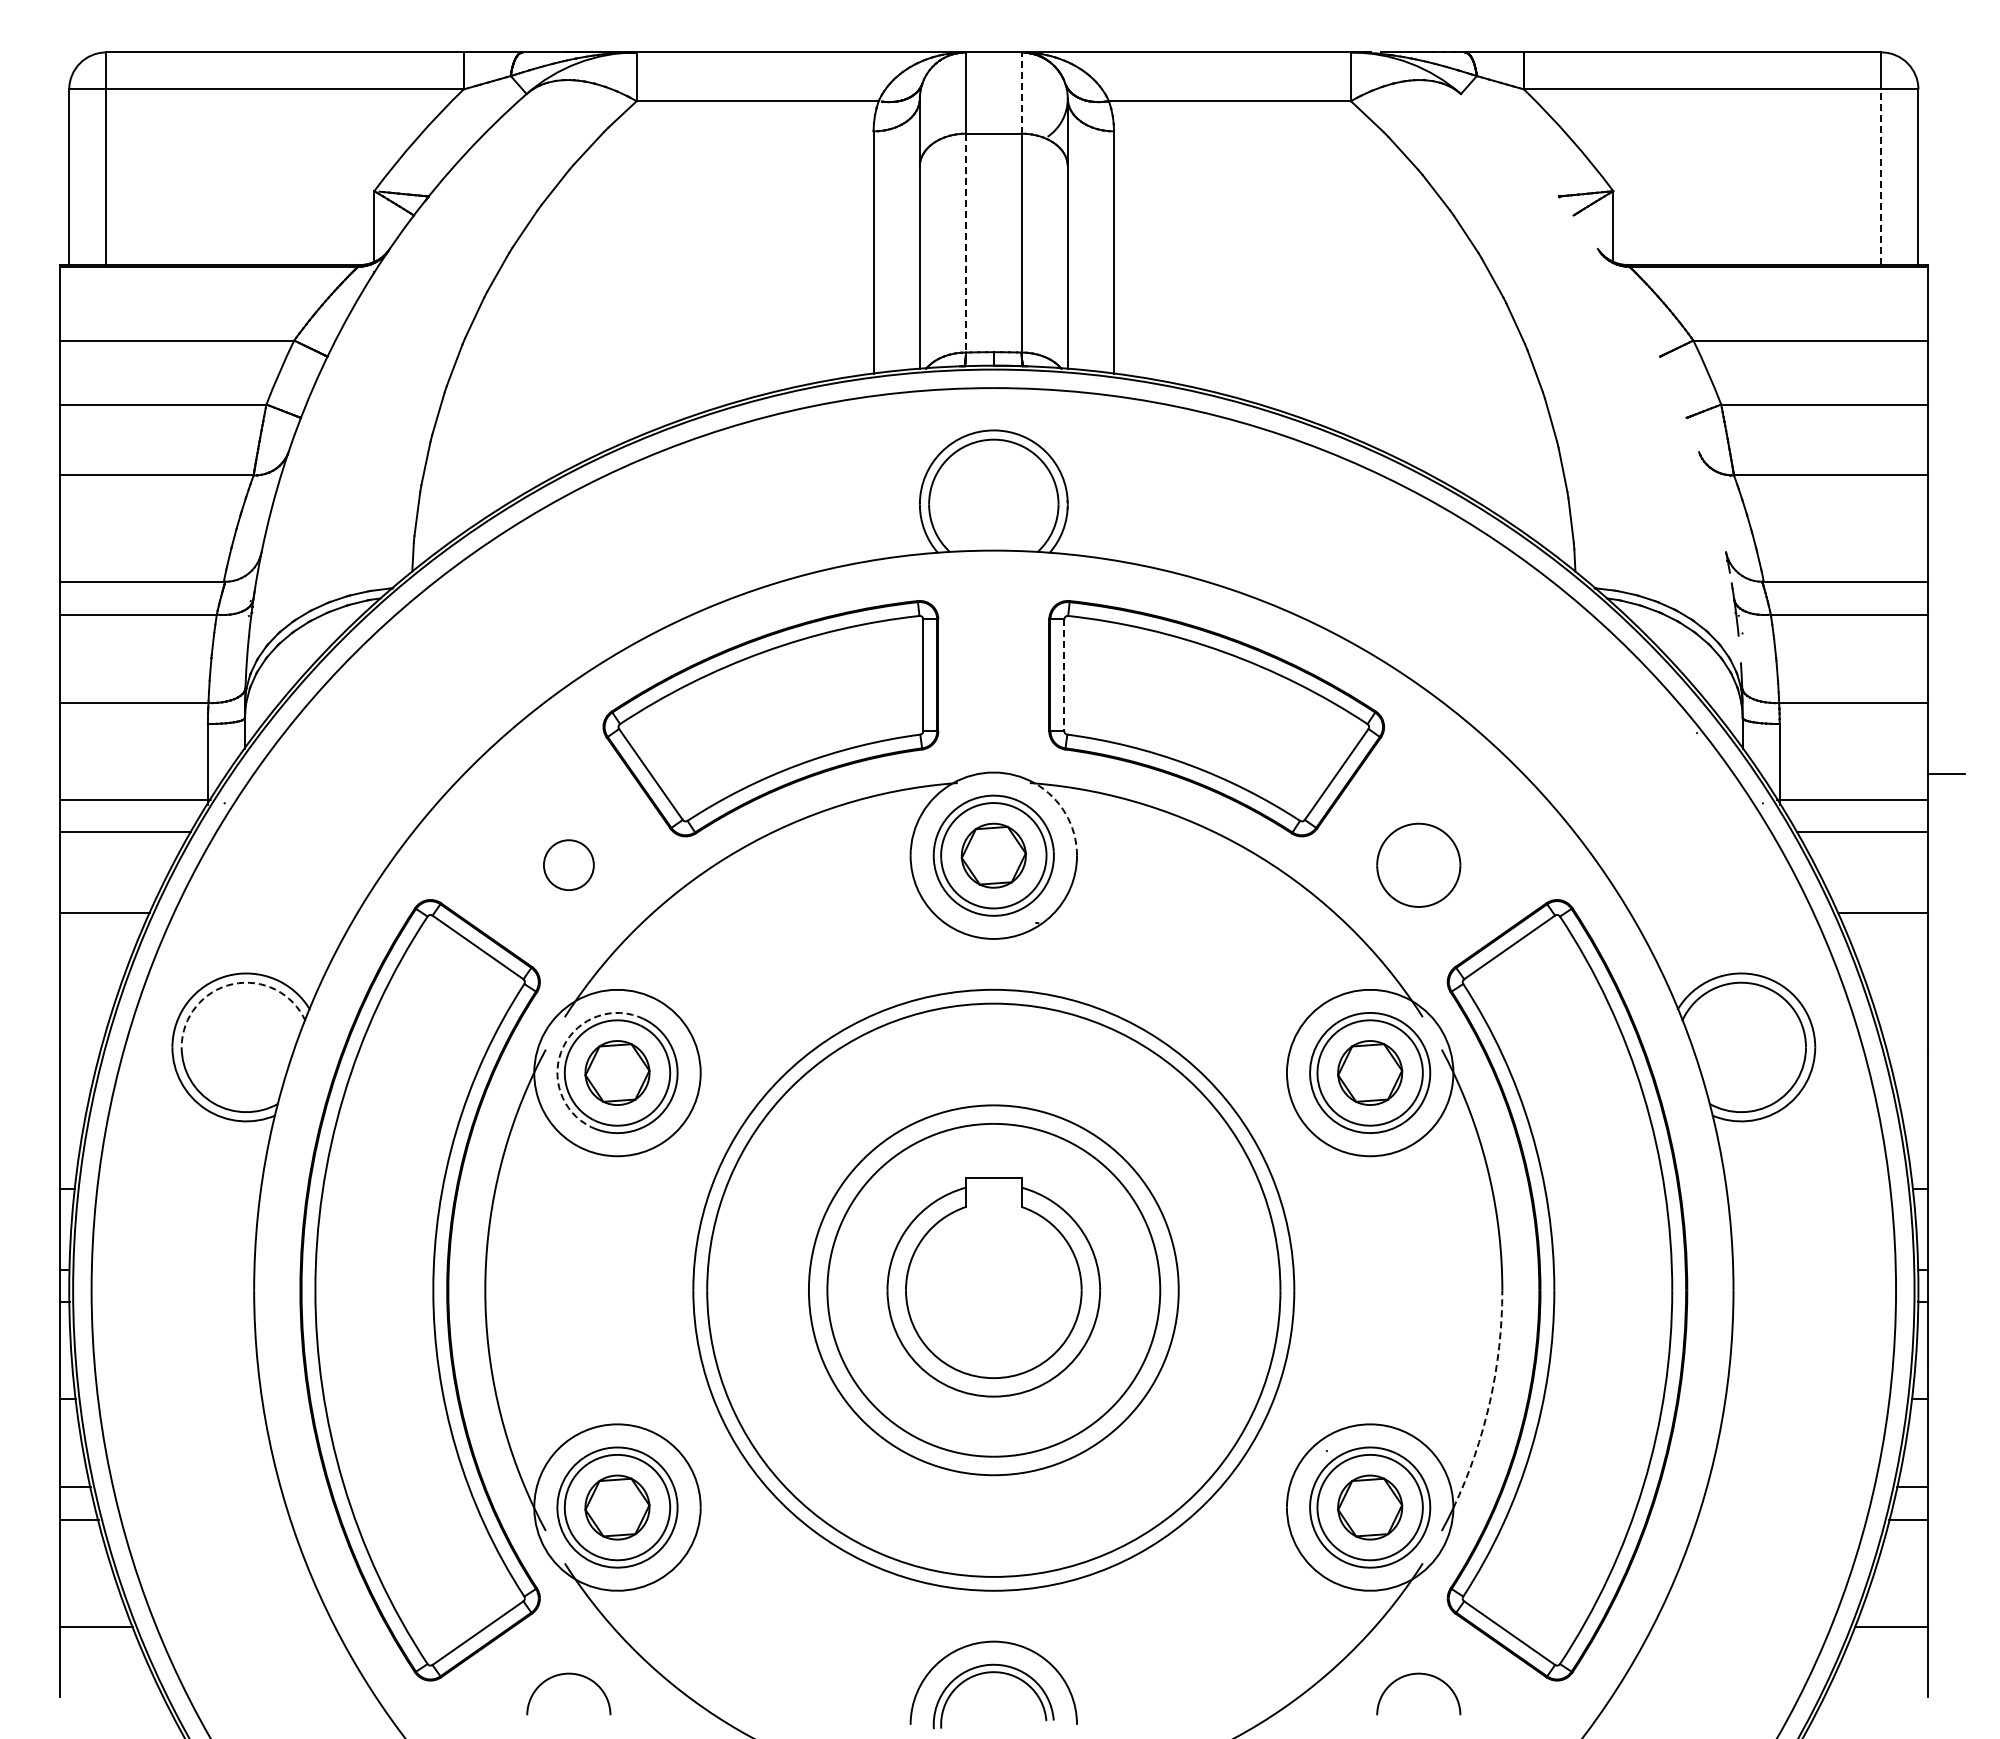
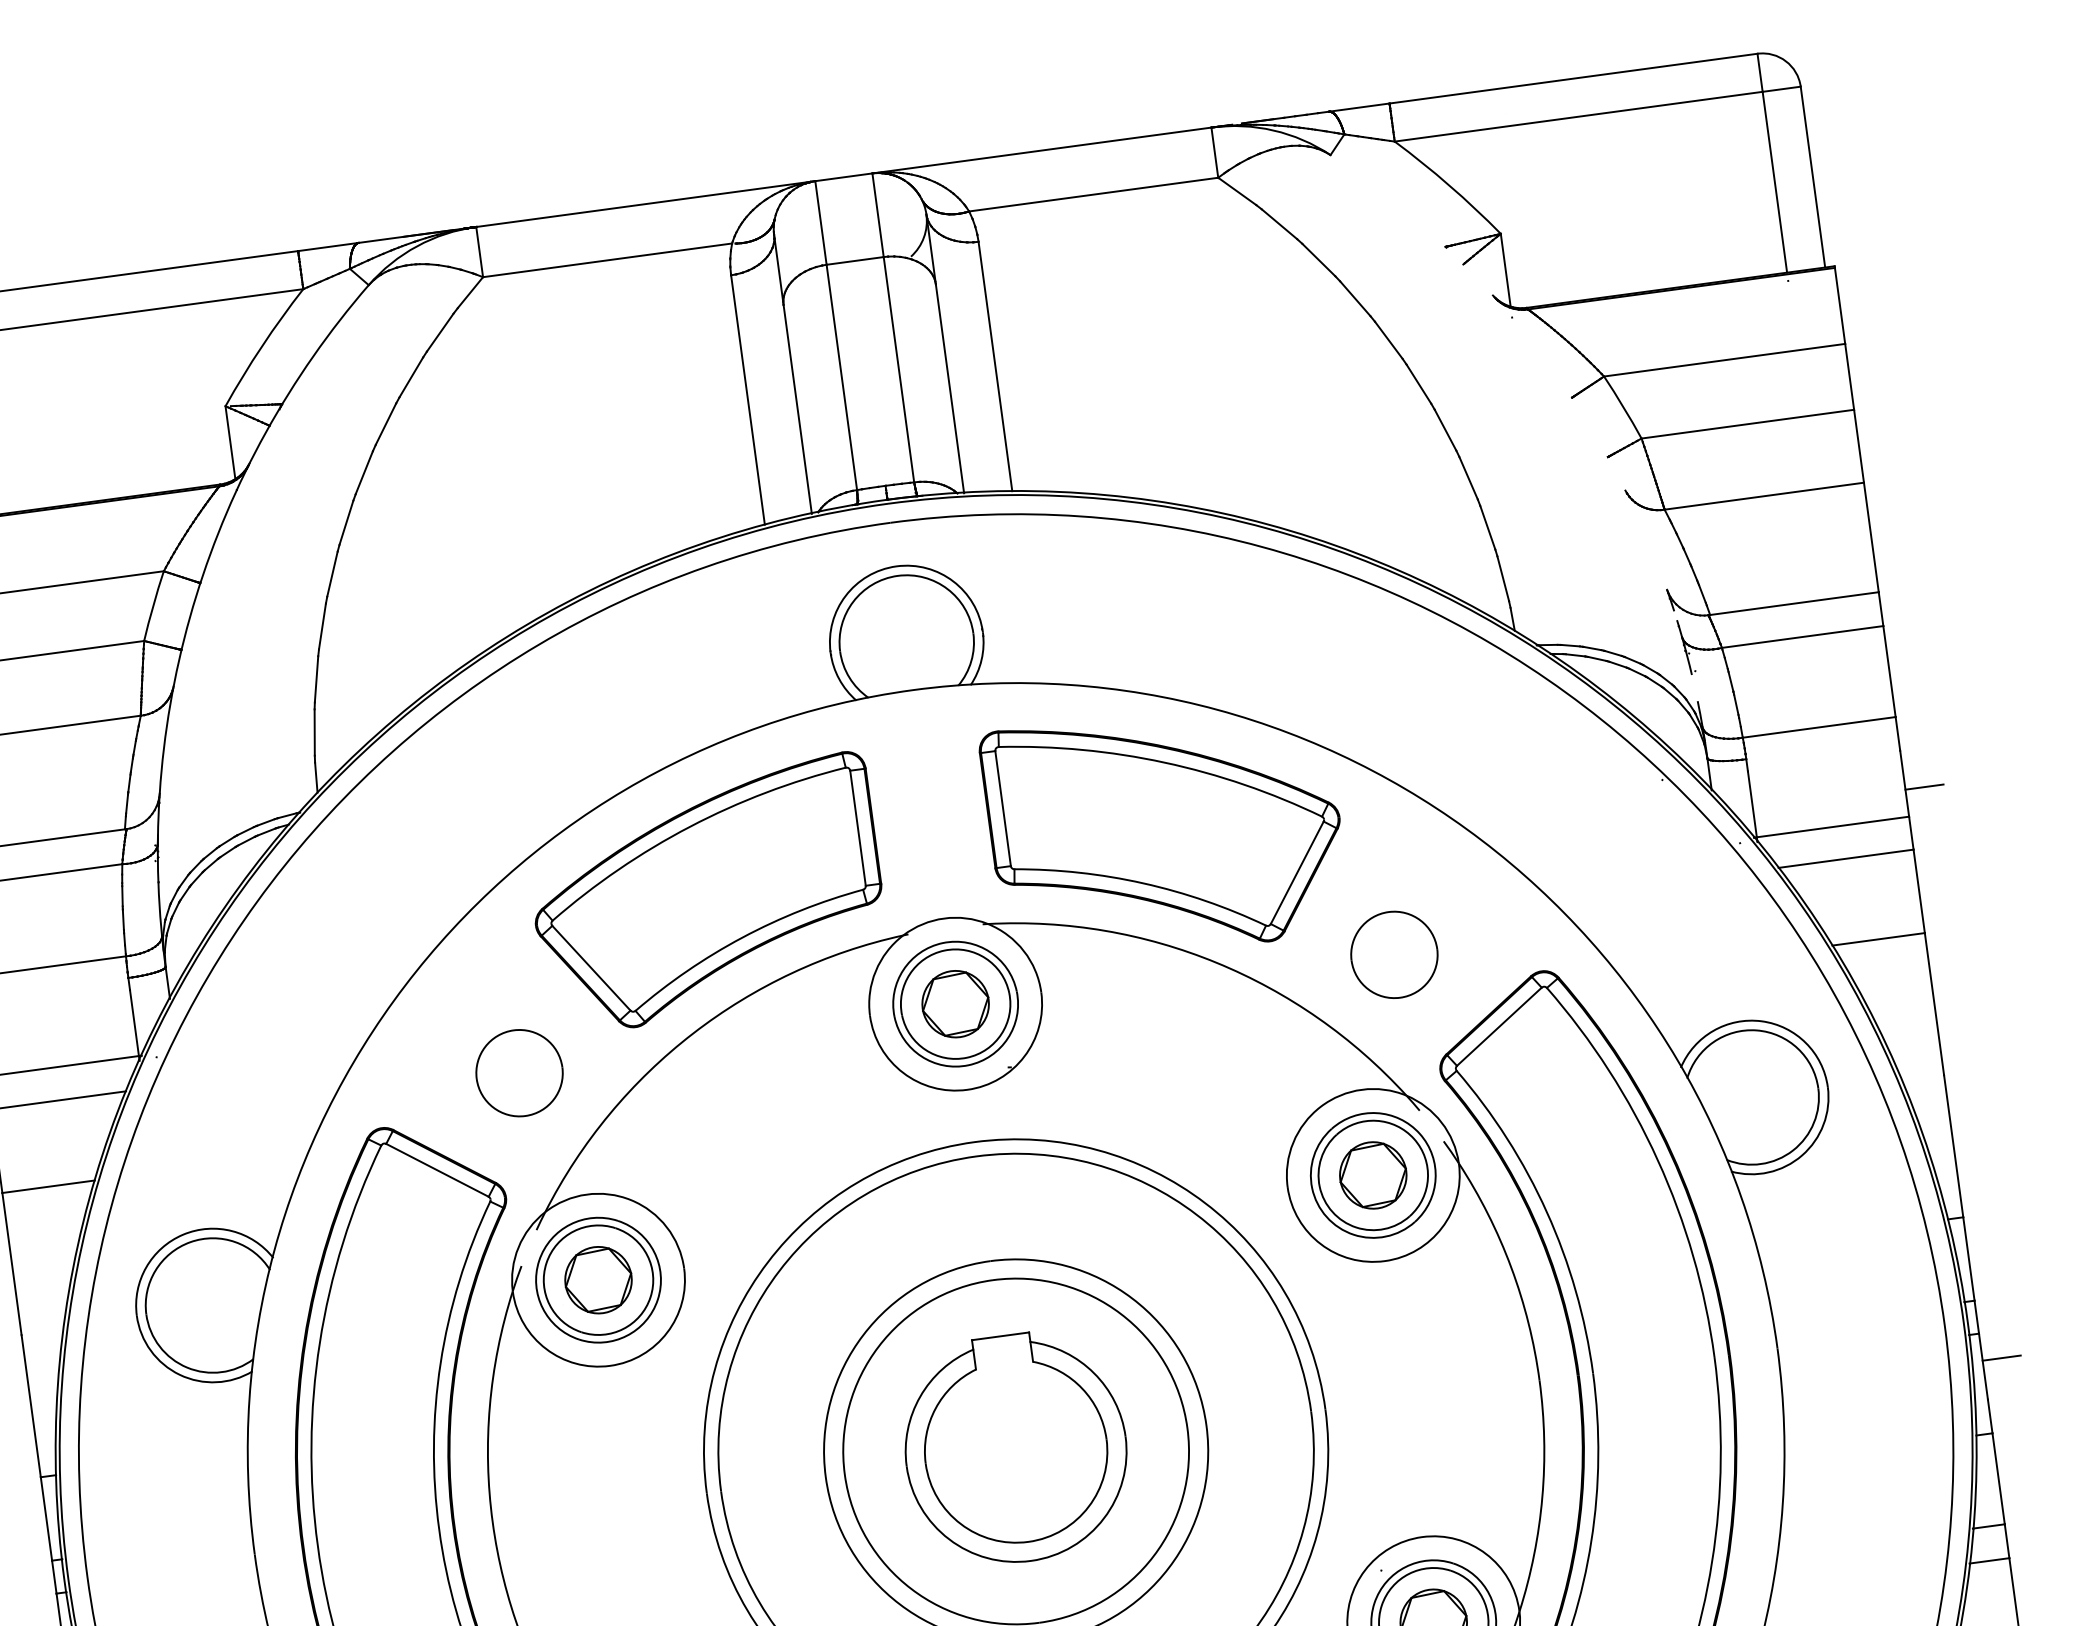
line: (1021, 93) -> (878, 215), dashed -> solid
line: (1881, 177) -> (1774, 182), dashed -> solid
line: (966, 243) -> (842, 377), dashed -> solid
line: (1064, 675) -> (1003, 808), dashed -> solid
arc: (1065, 813) -> (1023, 950), dashed -> solid
part: (568, 864) -> (519, 1072), size x1.67
arc: (232, 984) -> (189, 1242), dashed -> solid
arc: (563, 1046) -> (539, 1260), dashed -> solid
line: (1945, 1328) -> (2001, 1358), added
arc: (1489, 1401) -> (1541, 1496), dashed -> solid

